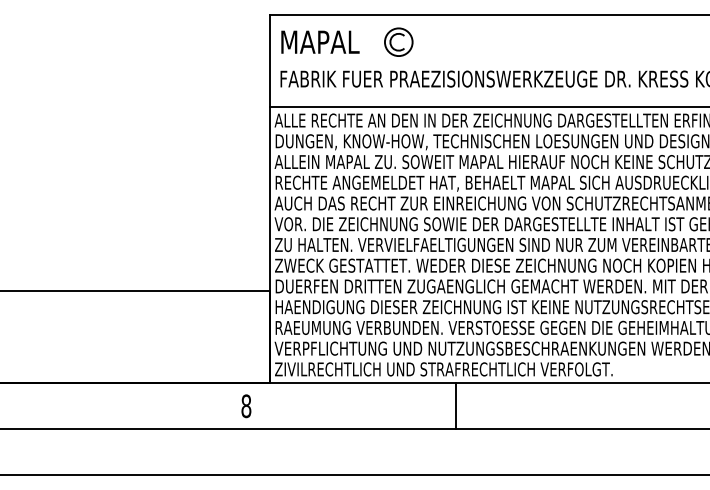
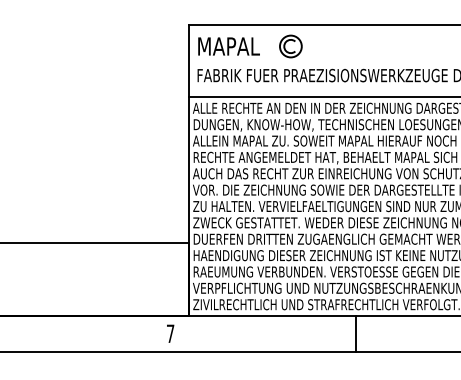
text: (246, 406) -> (170, 333), 8 -> 7
line: (455, 406) -> (356, 333), moved

